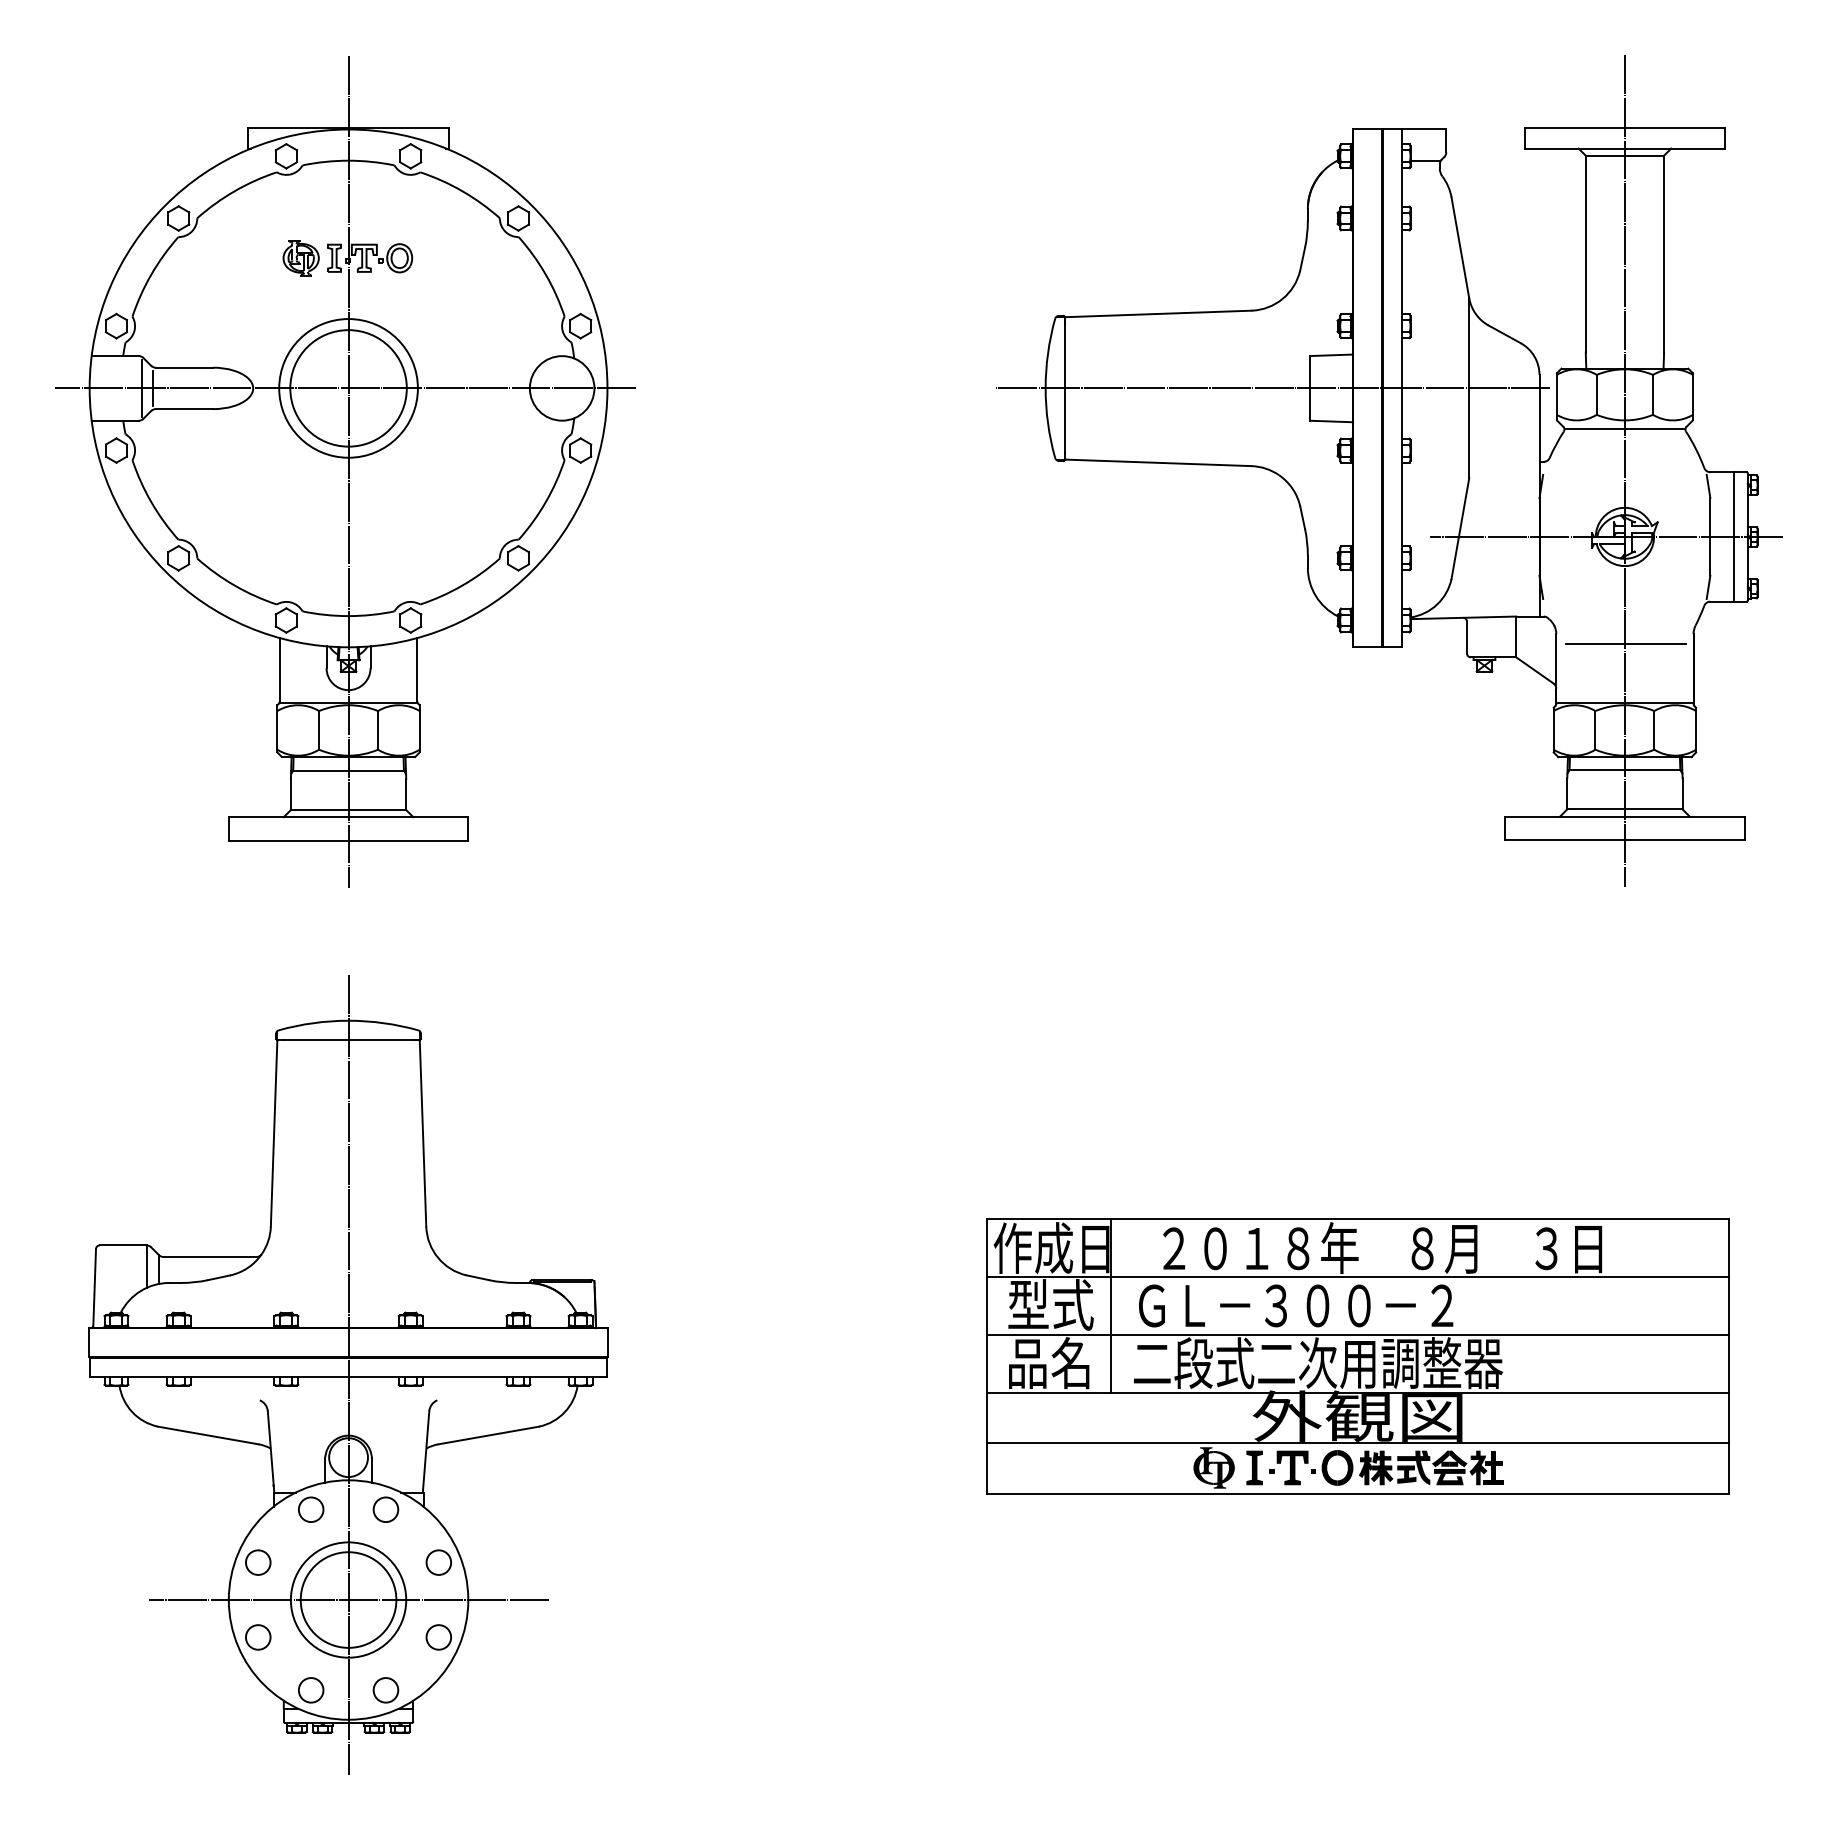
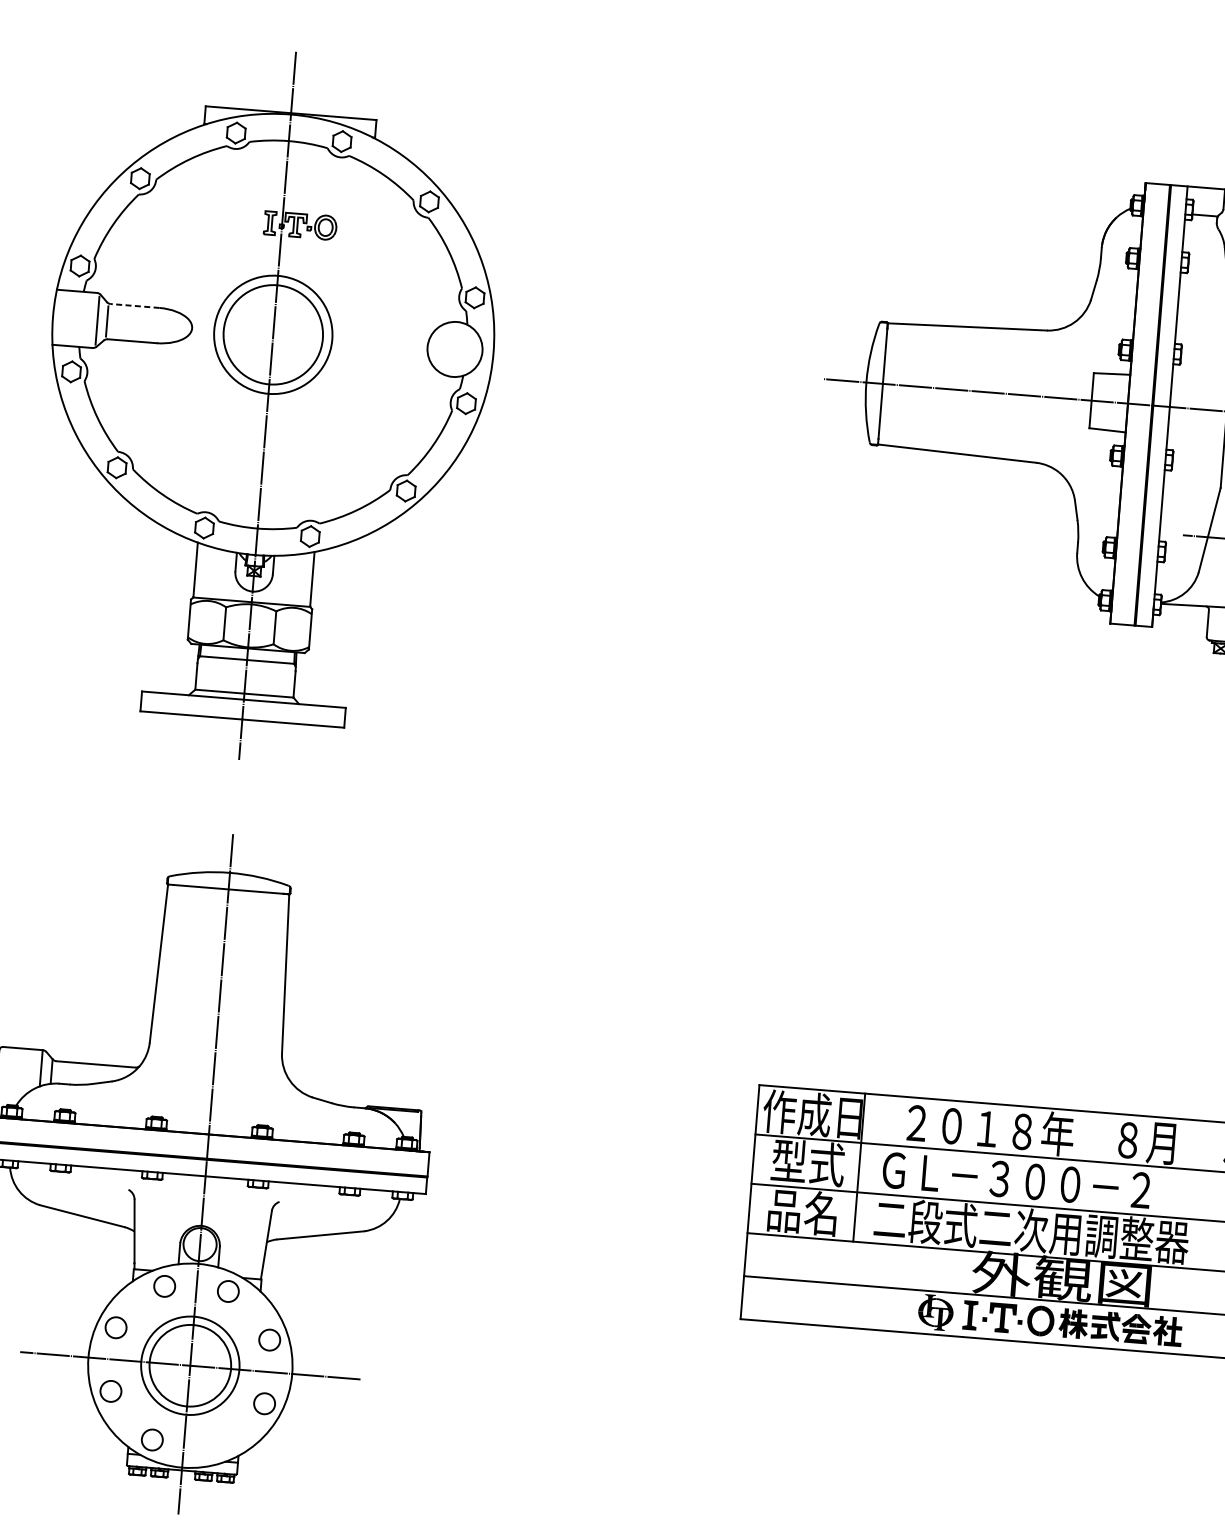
part: (300, 258) -> (241, 221), removed
line: (184, 367) -> (135, 305), solid -> dashed
line: (345, 388) -> (270, 334), removed
circle: (385, 1690) -> (215, 1445), removed

